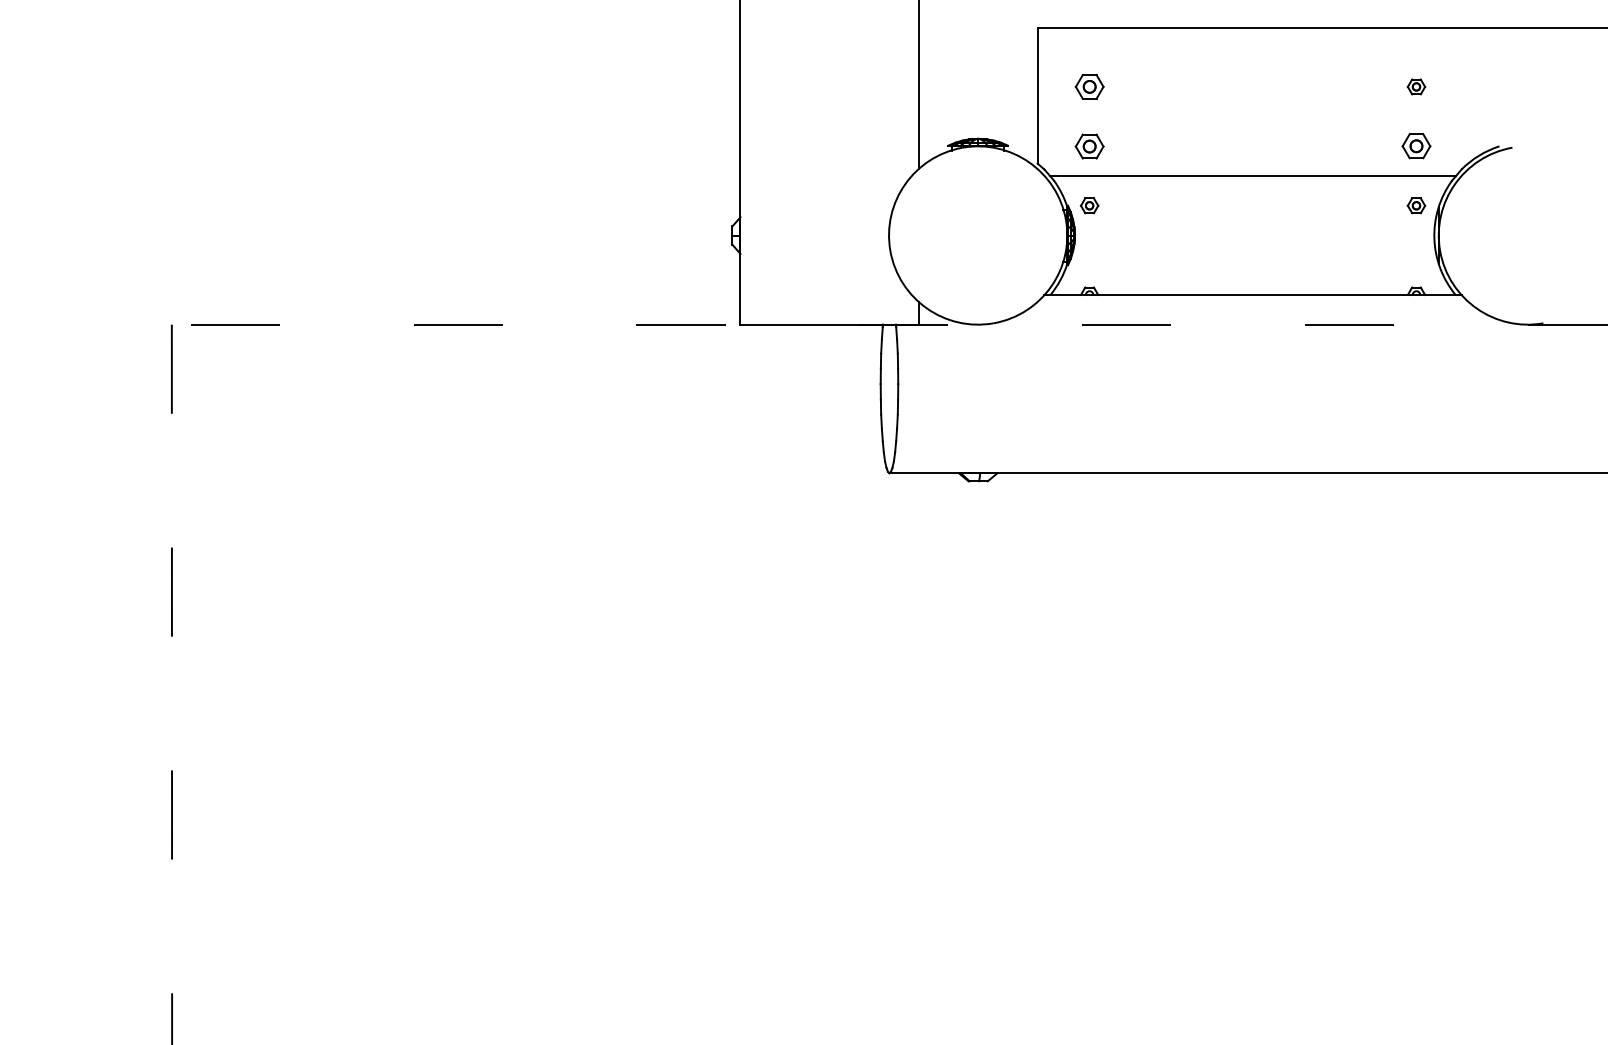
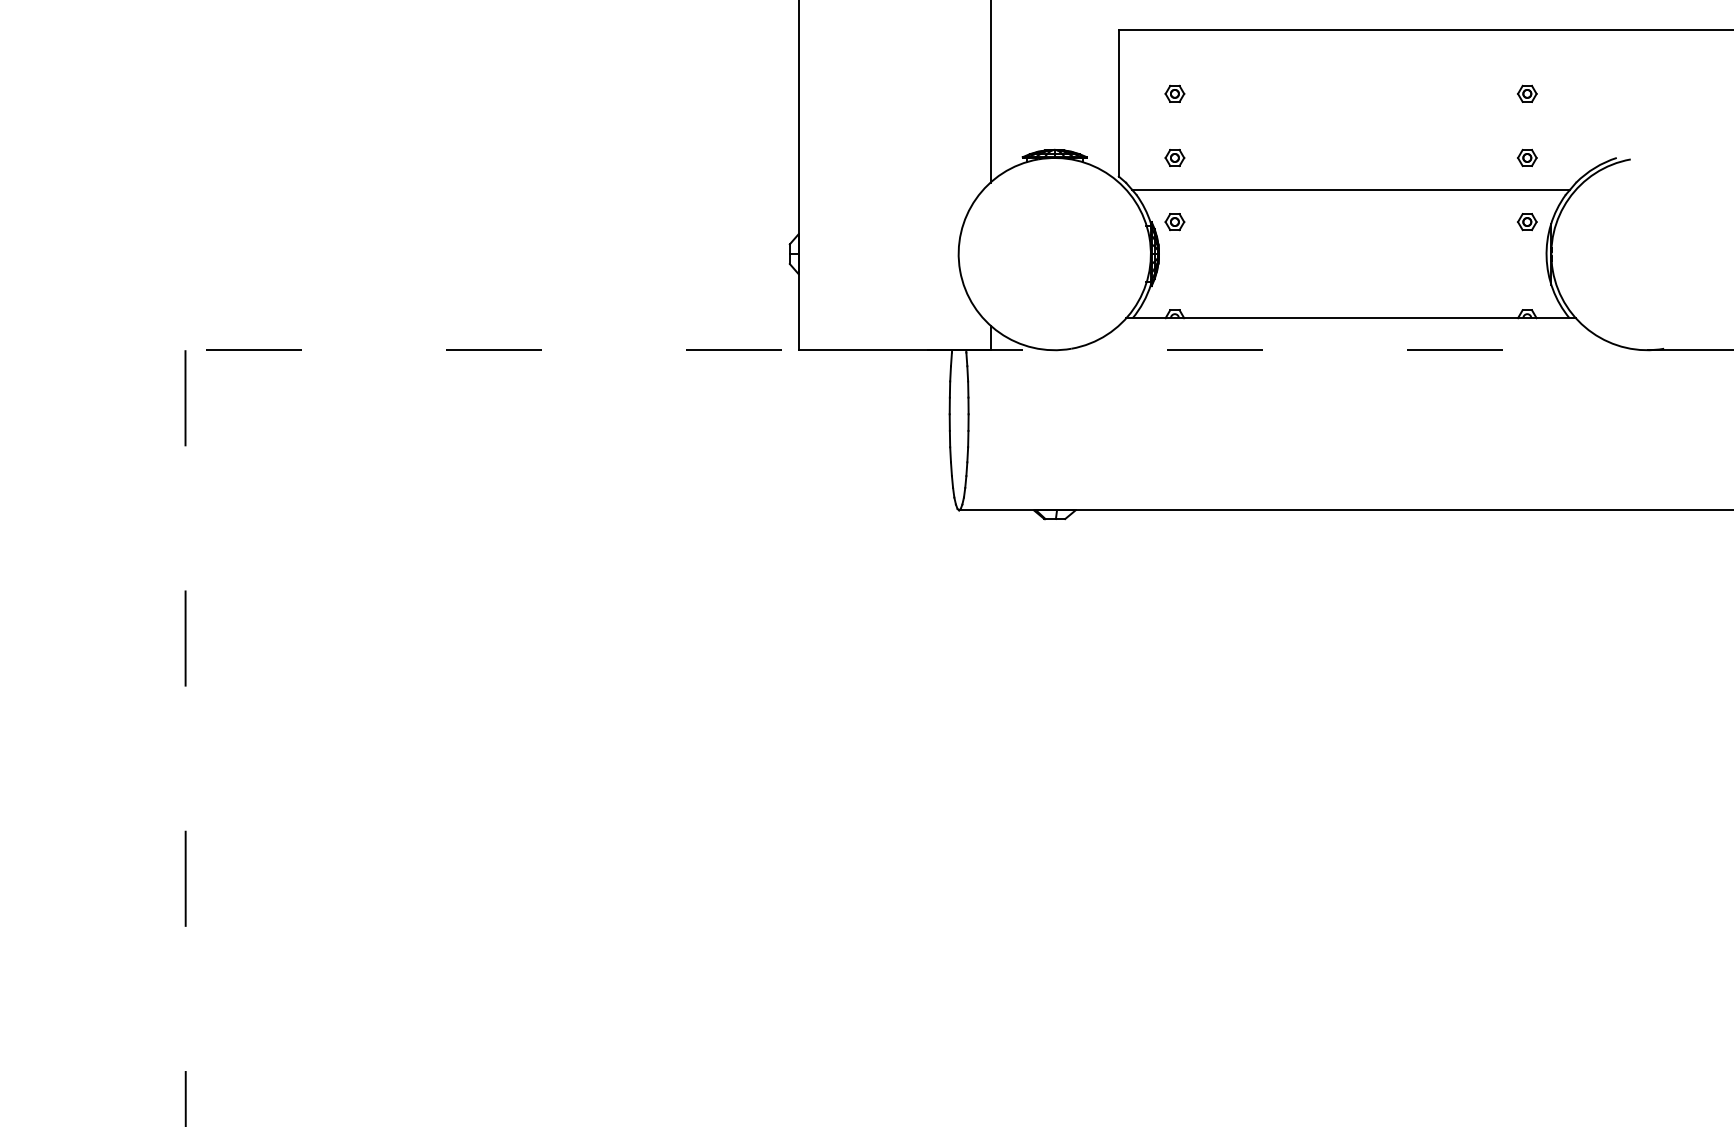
part: (1089, 86) -> (1174, 93), size x0.62
part: (1089, 145) -> (1174, 157), size x0.62
part: (1416, 146) -> (1527, 158), size x0.62

